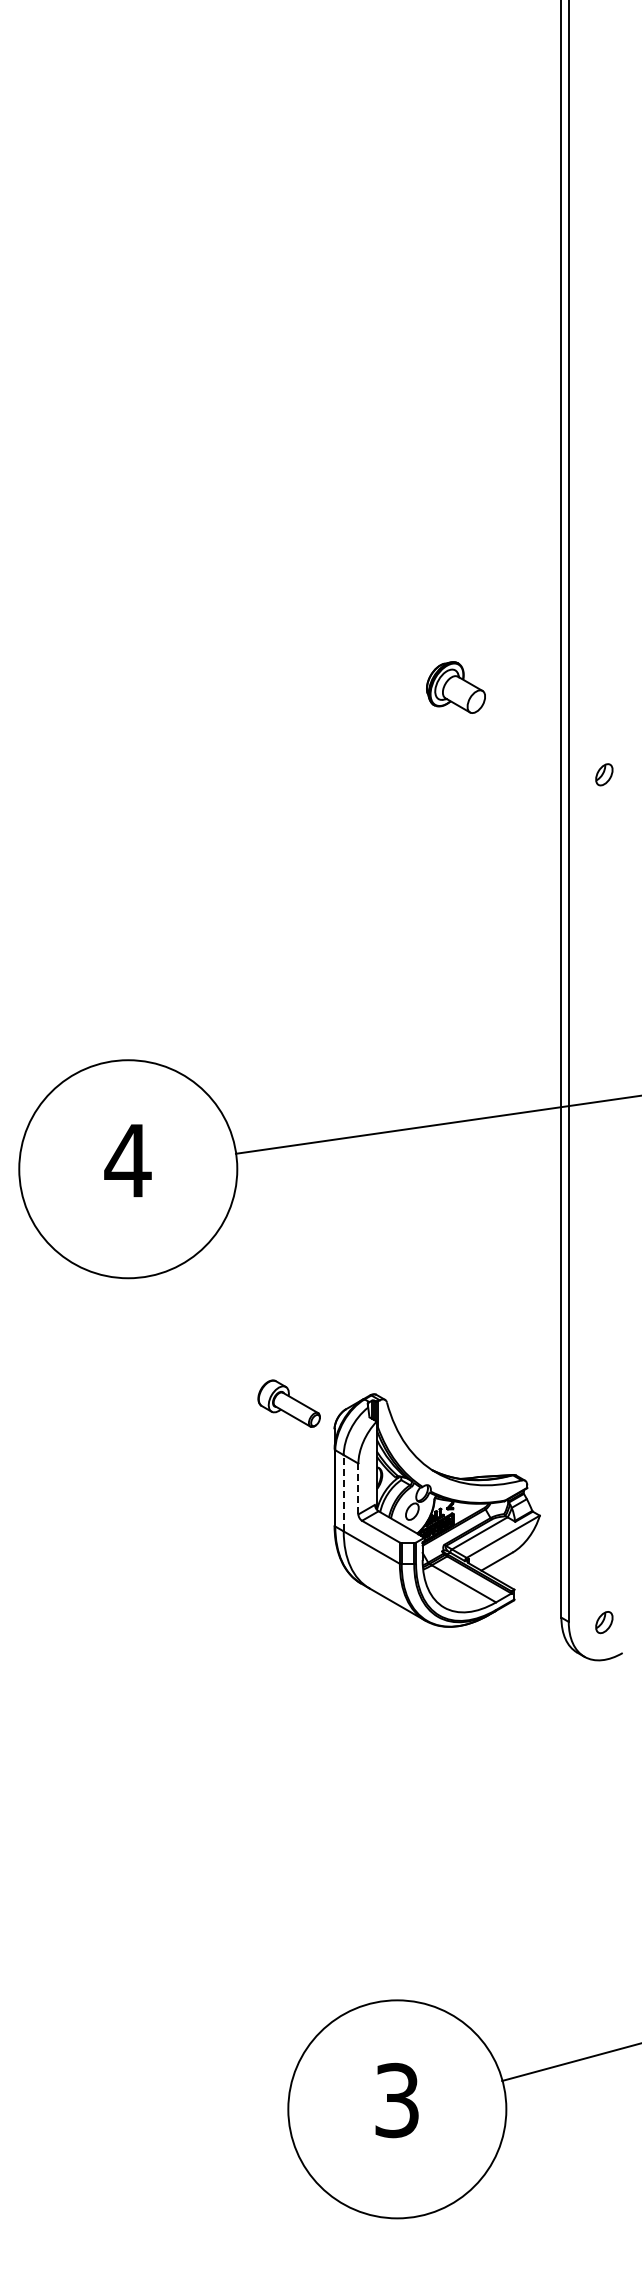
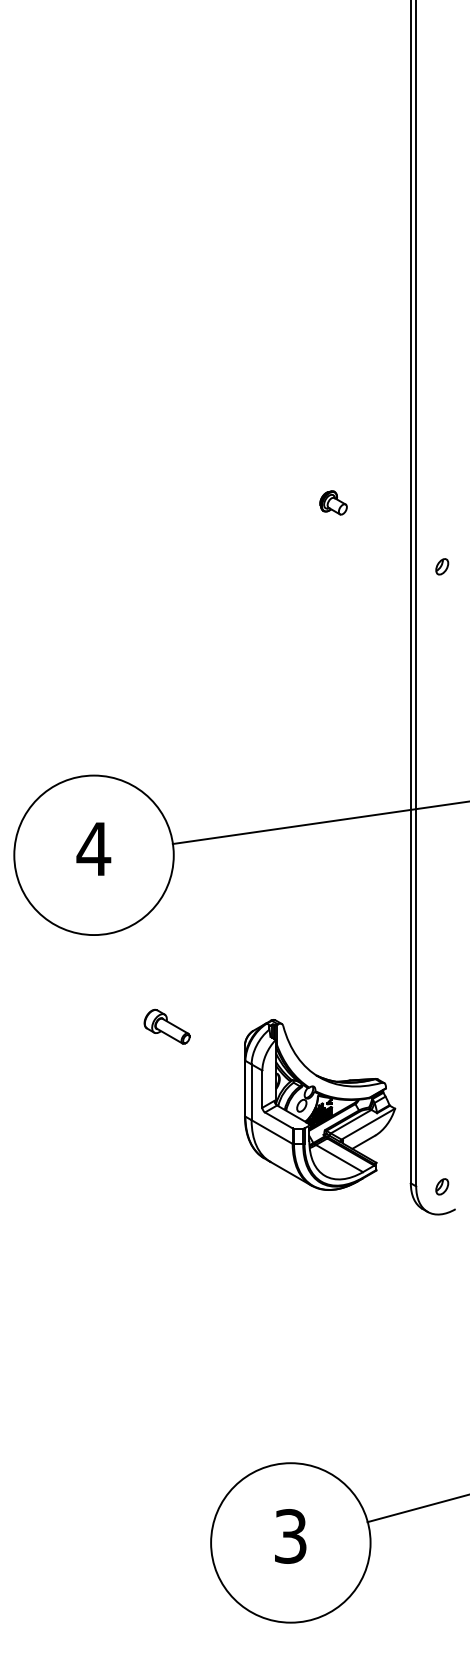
part: (455, 687) -> (333, 502), size x0.62
part: (288, 1403) -> (166, 1026), moved
line: (358, 1488) -> (262, 1088), dashed -> solid
line: (343, 1492) -> (251, 1091), dashed -> solid

